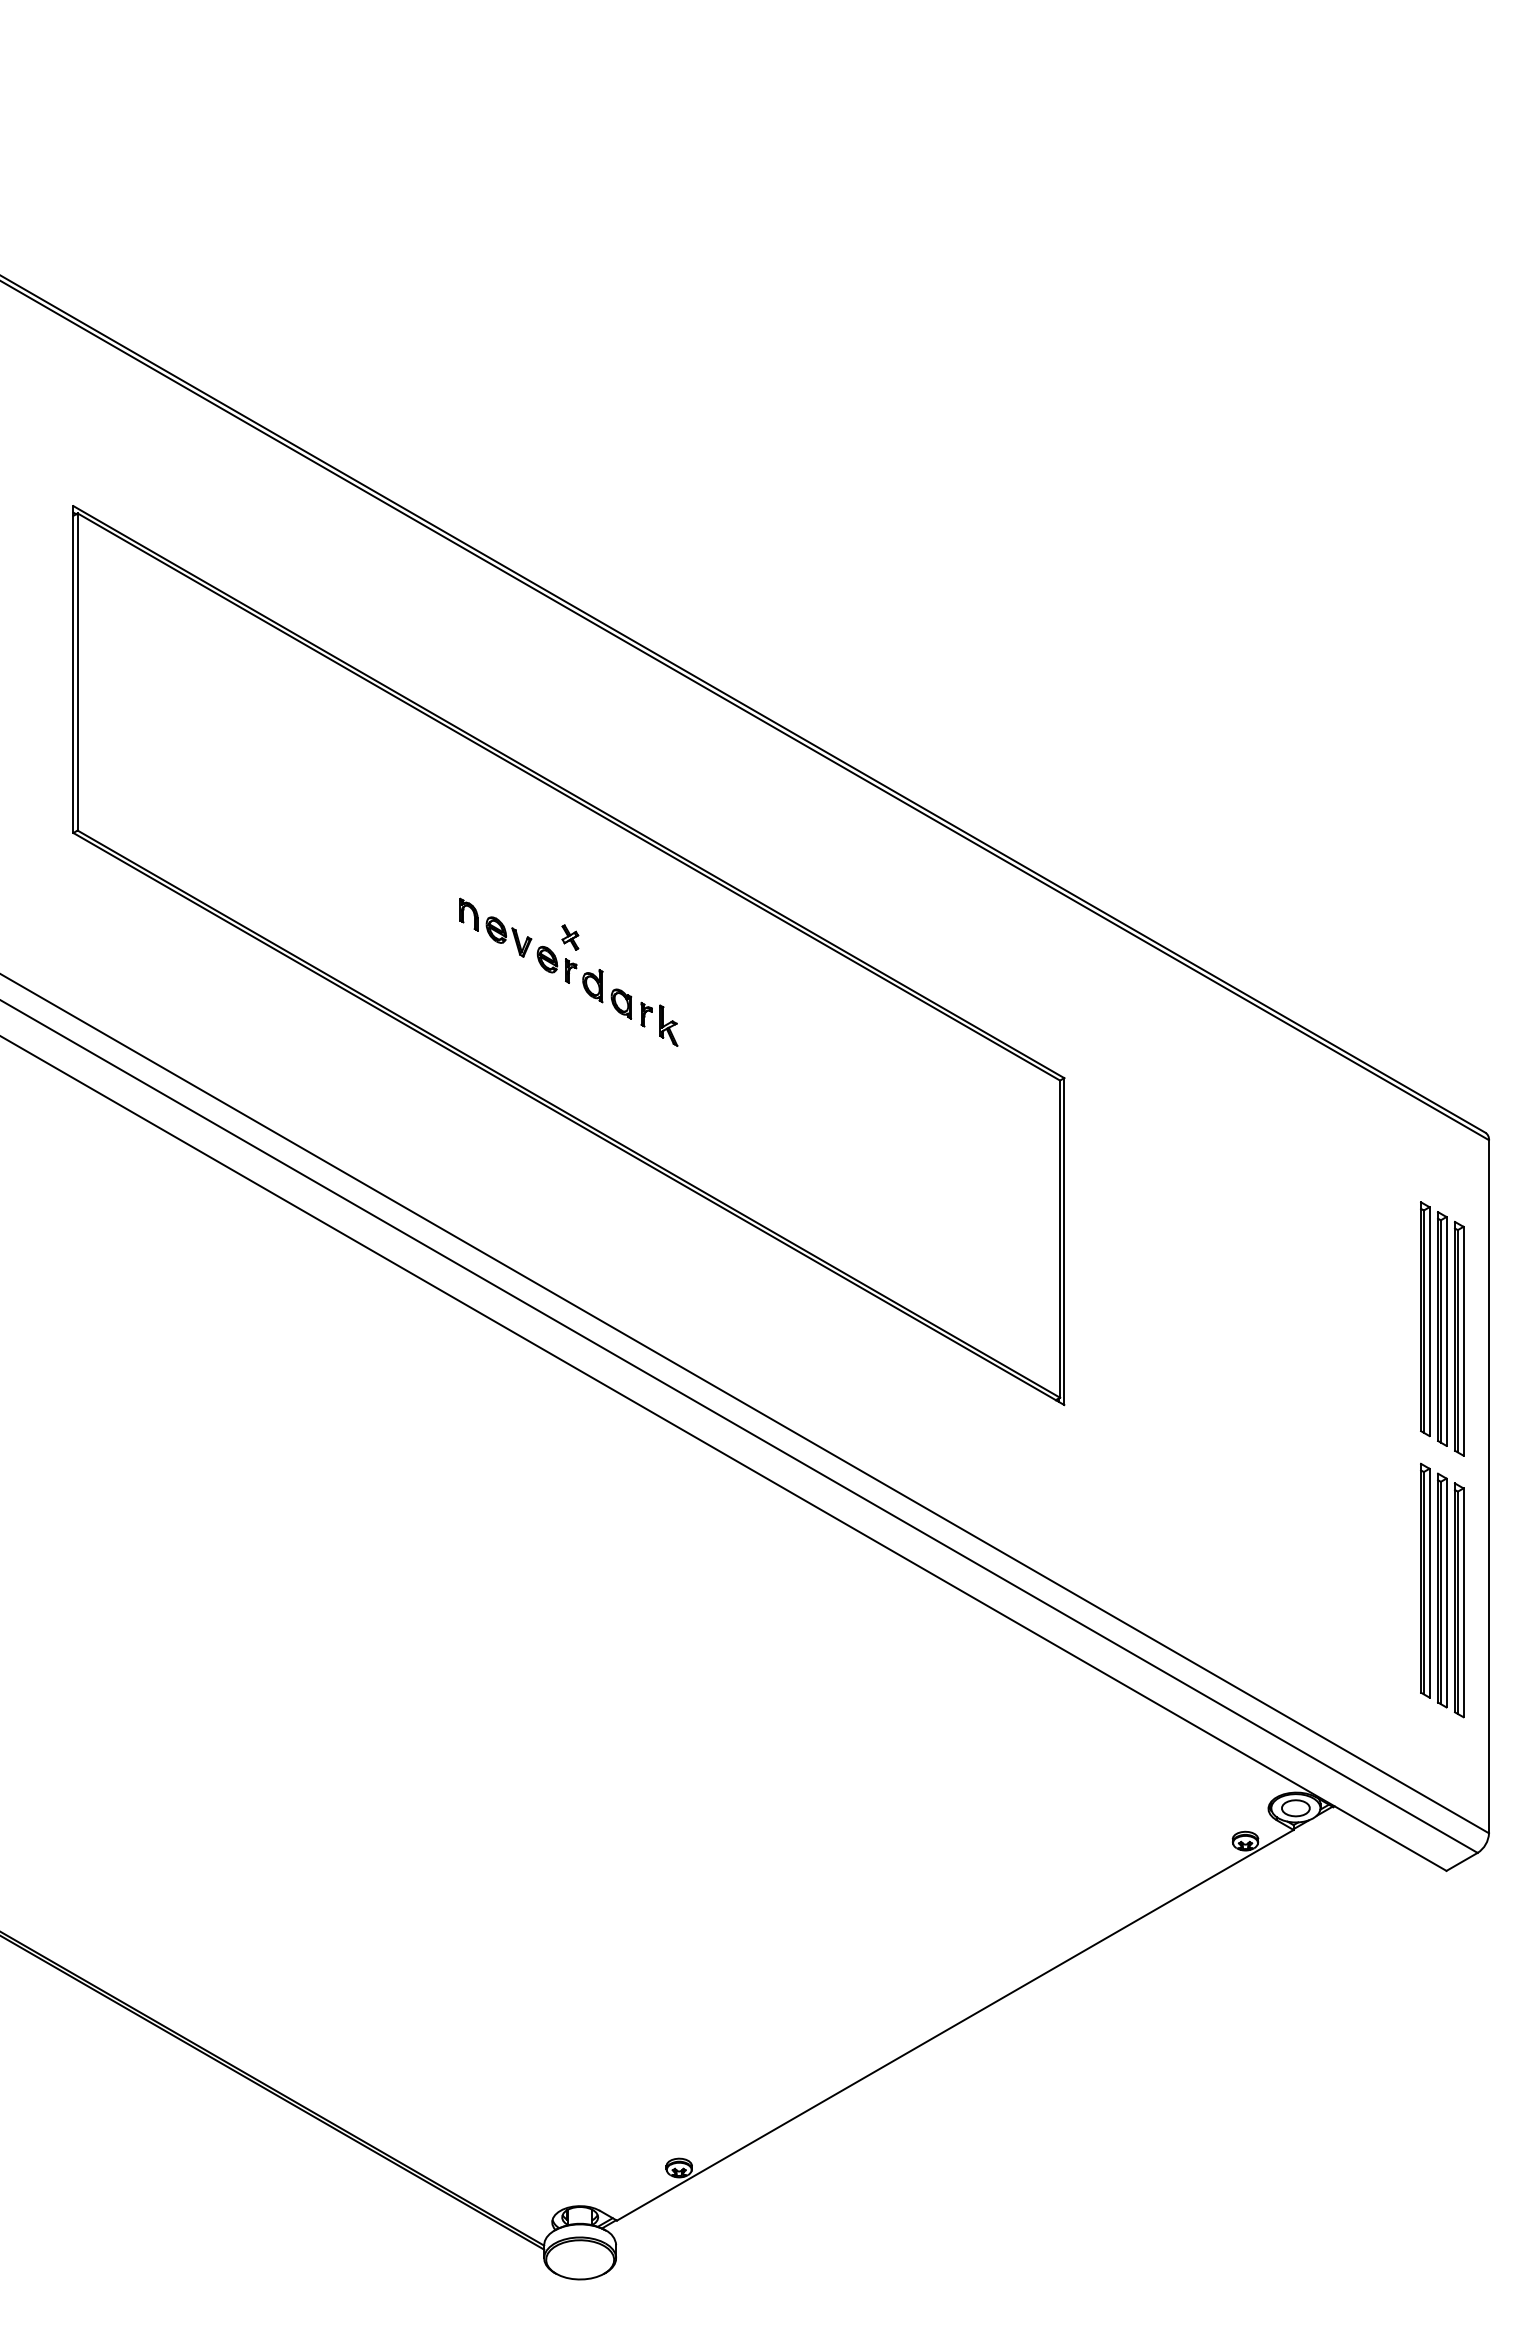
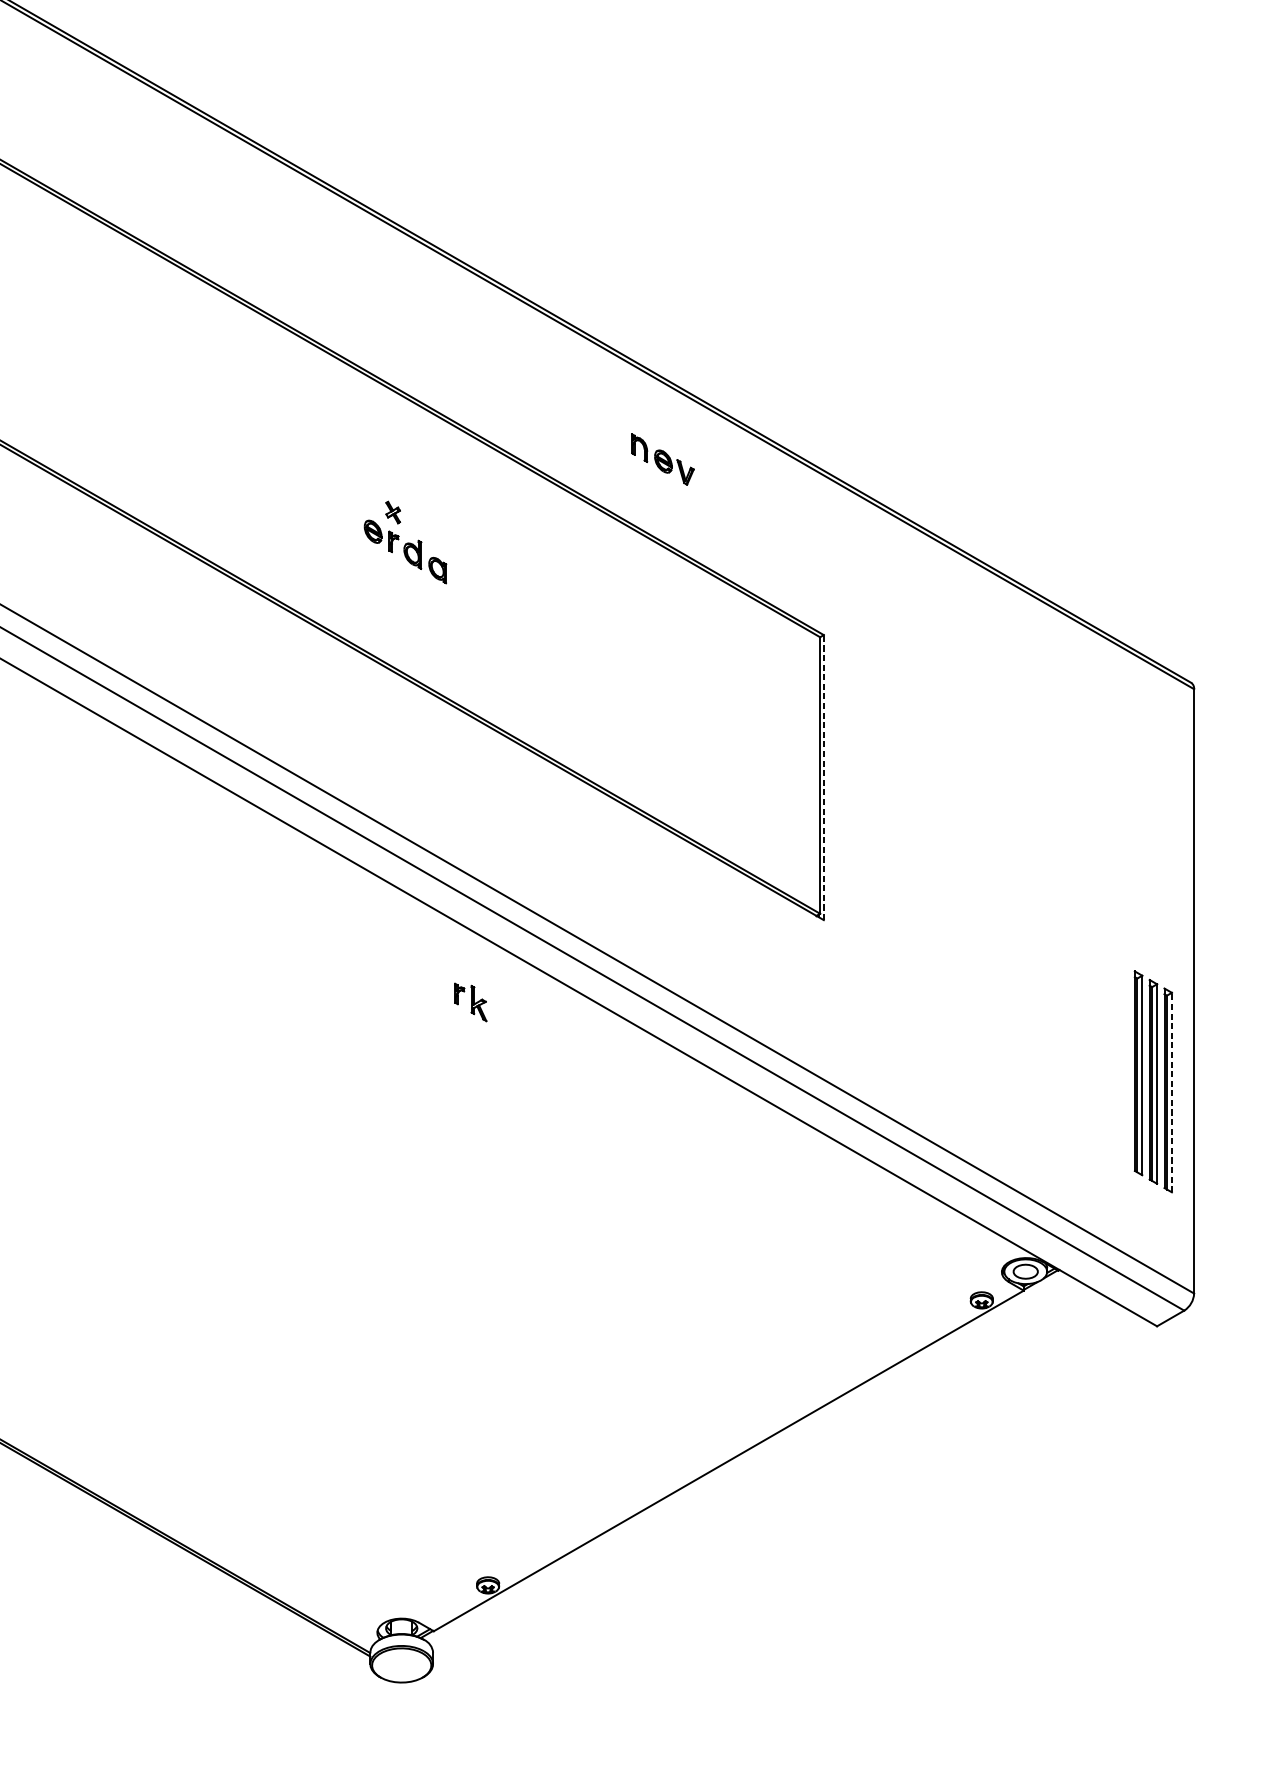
part: (495, 927) -> (662, 459), moved
part: (659, 1023) -> (470, 1001), moved
line: (1064, 1241) -> (824, 777), solid -> dashed
part: (1442, 1328) -> (1153, 853), removed
line: (1463, 1602) -> (1171, 1092), solid -> dashed

